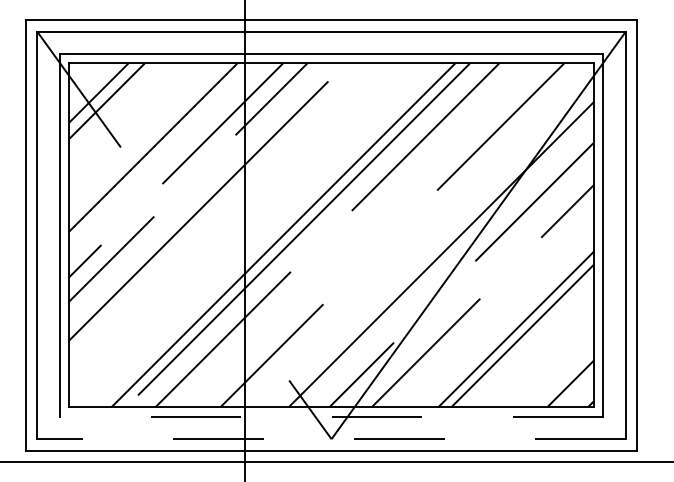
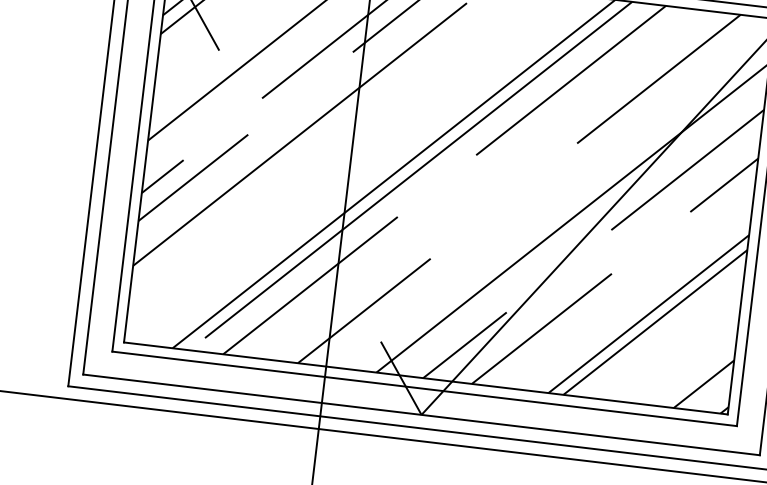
line: (331, 416) -> (424, 388), dashed -> solid
line: (331, 439) -> (421, 415), dashed -> solid

